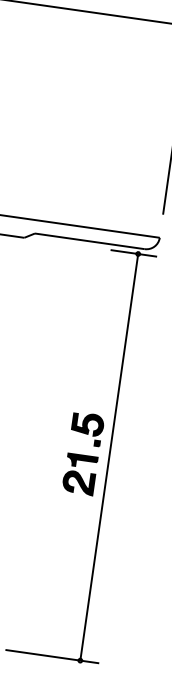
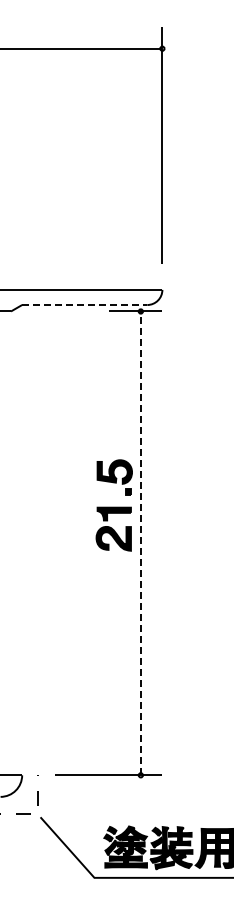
line: (89, 241) -> (84, 305), solid -> dashed
part: (82, 453) -> (113, 505), moved
line: (108, 457) -> (140, 543), solid -> dashed

